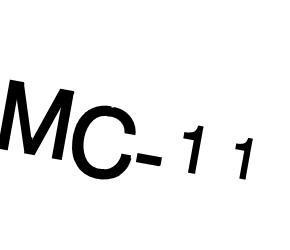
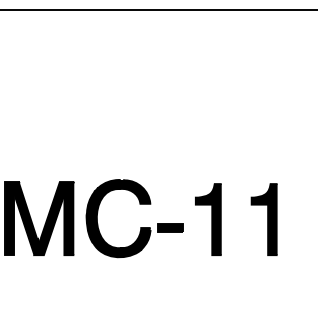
part: (190, 148) -> (208, 219), size x1.43
part: (121, 154) -> (140, 227), moved
part: (241, 157) -> (263, 219), size x1.67

